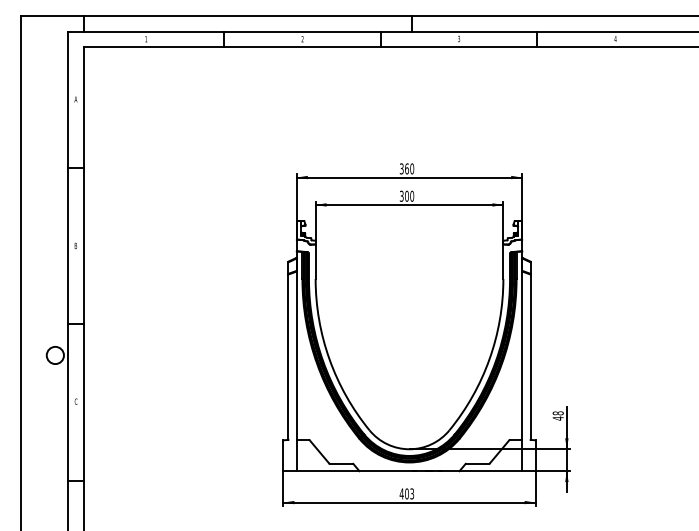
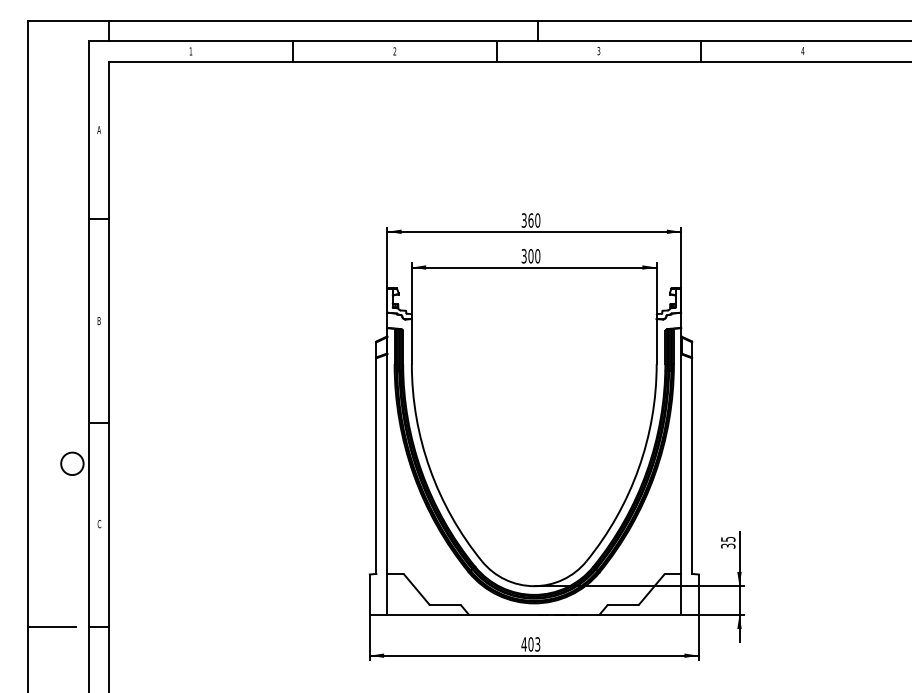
text: (557, 415) -> (727, 542), 48 -> 35
line: (39, 480) -> (51, 626), added

